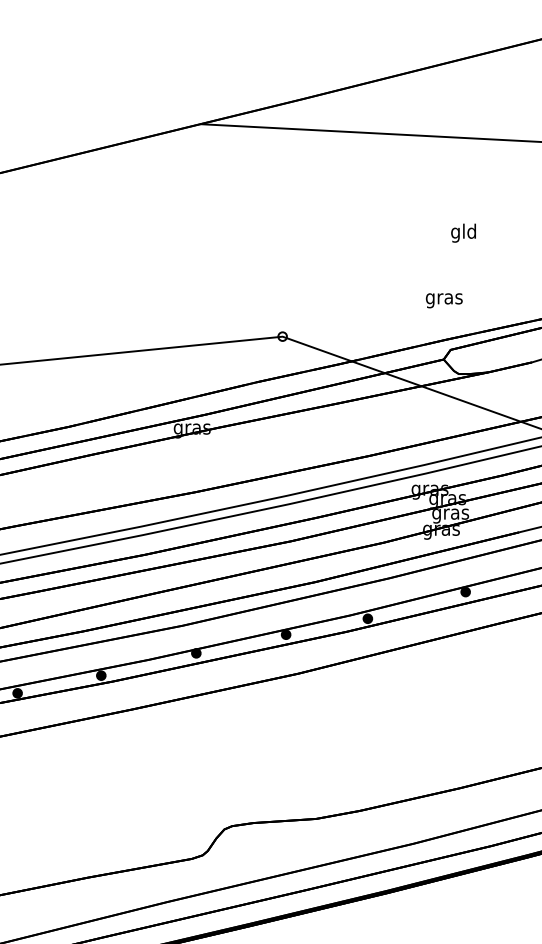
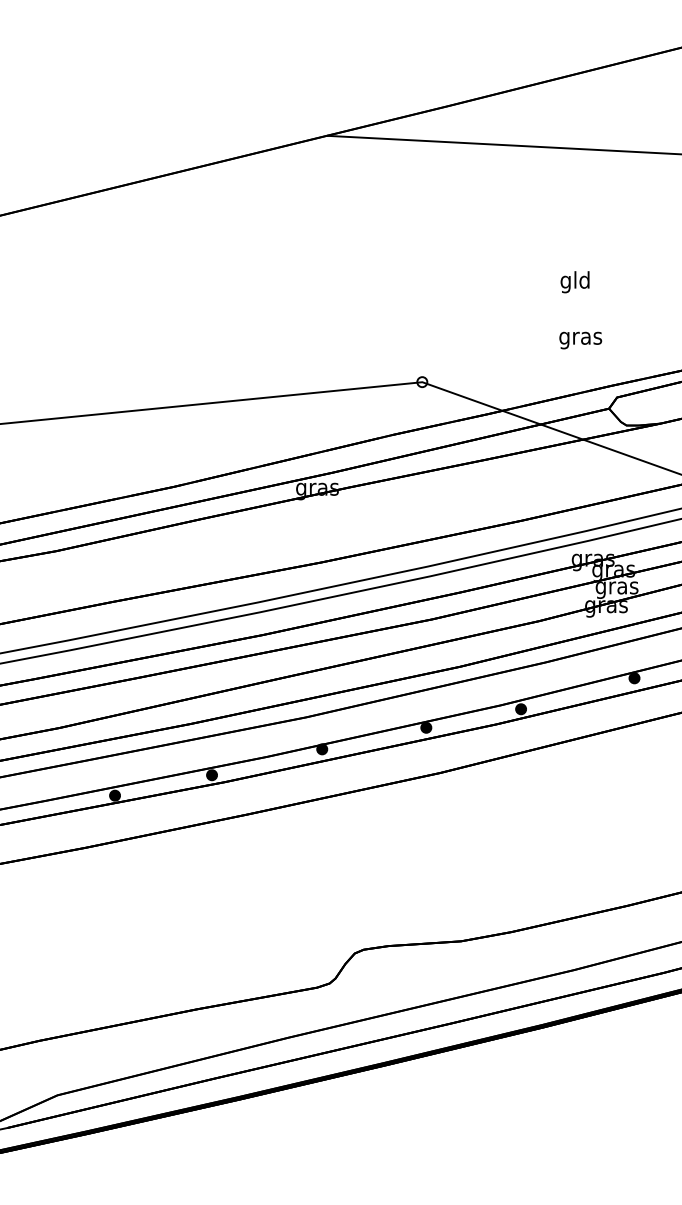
text: (463, 233) -> (574, 282), moved
text: (444, 300) -> (580, 340), moved

